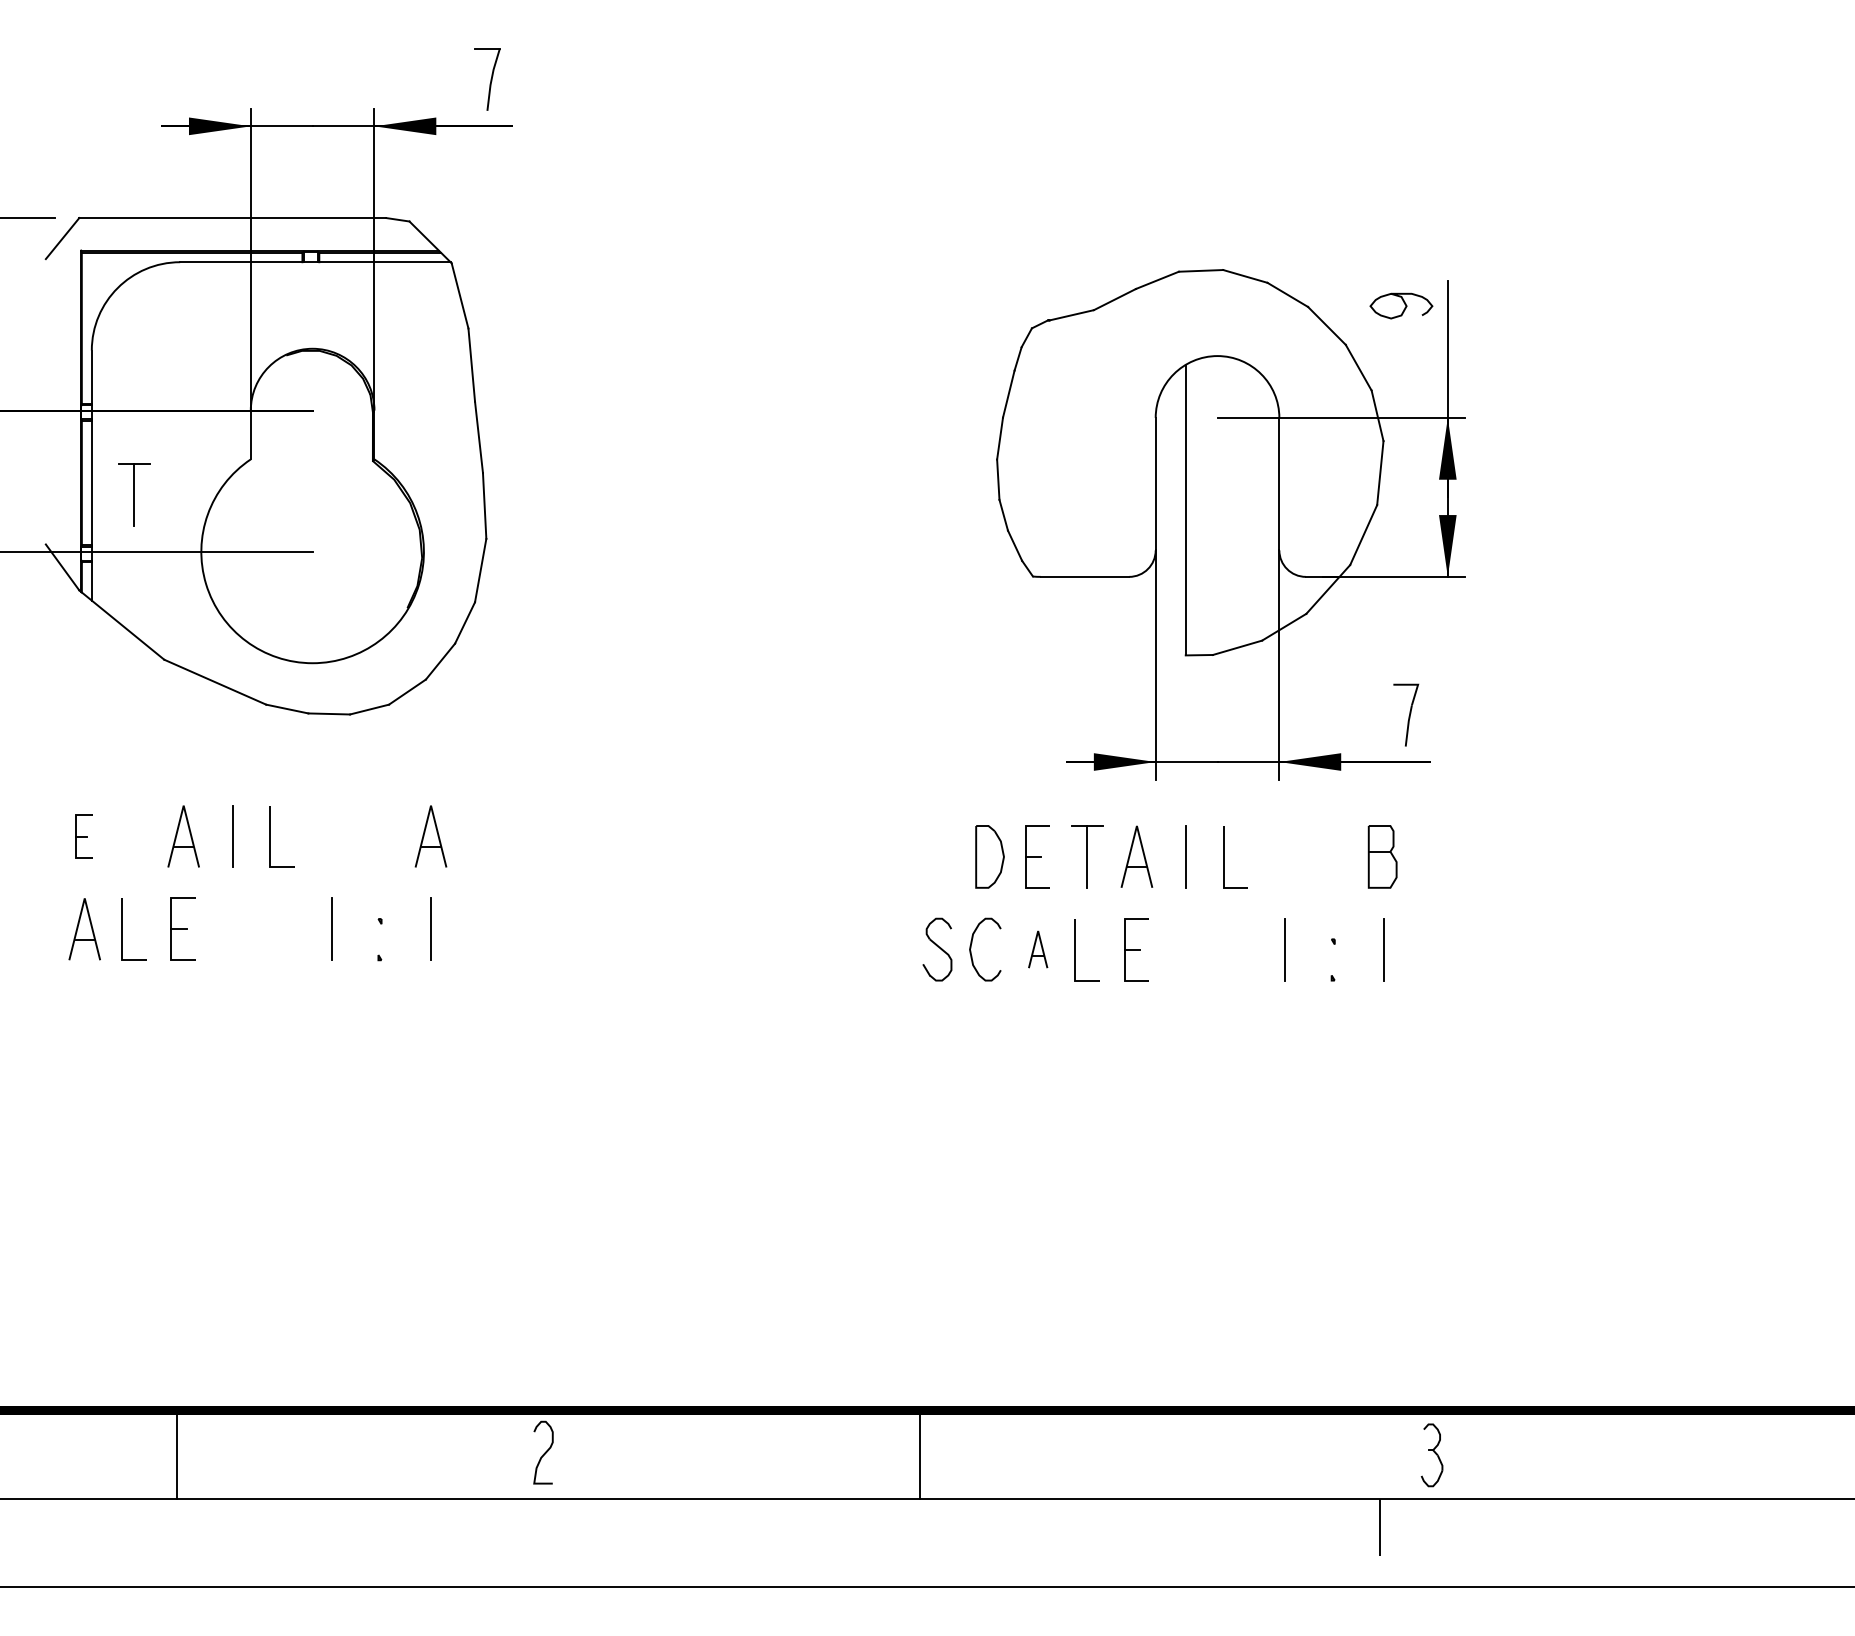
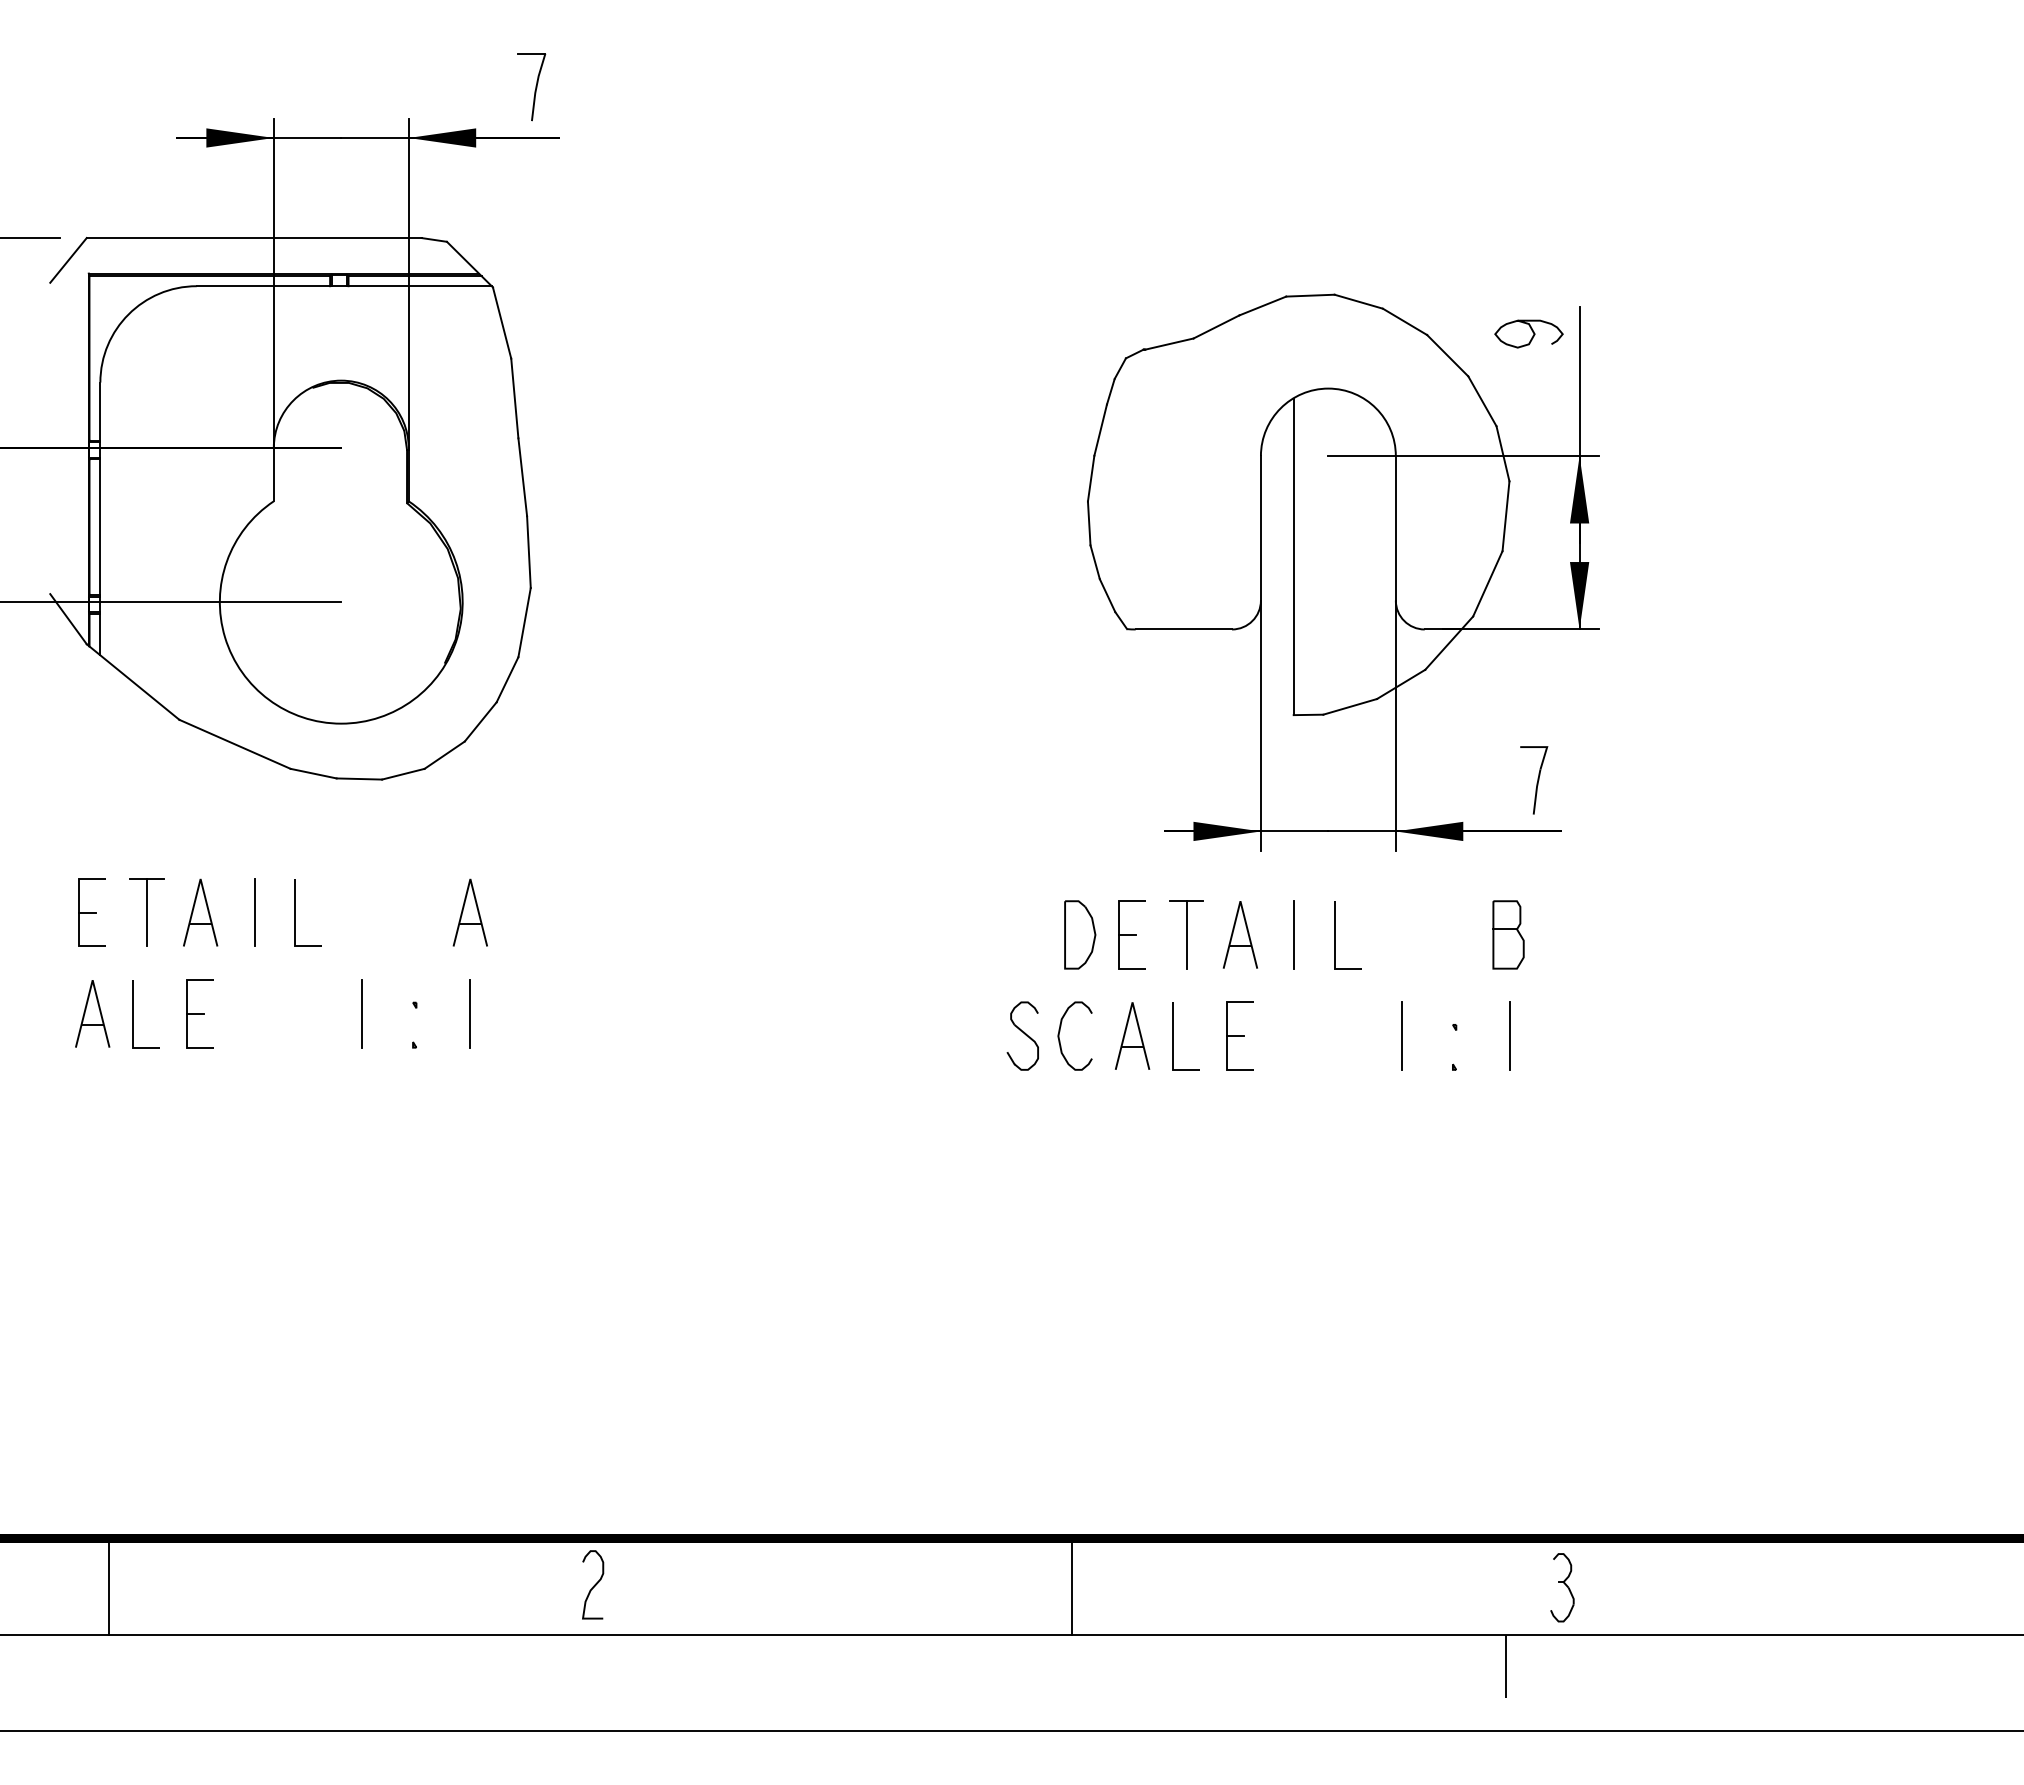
part: (134, 494) -> (146, 912), moved
part: (83, 836) -> (91, 912), size x1.43
part: (1037, 949) -> (1132, 1035), size x1.67
line: (177, 1454) -> (108, 1586), moved
line: (920, 1454) -> (1072, 1586), moved

